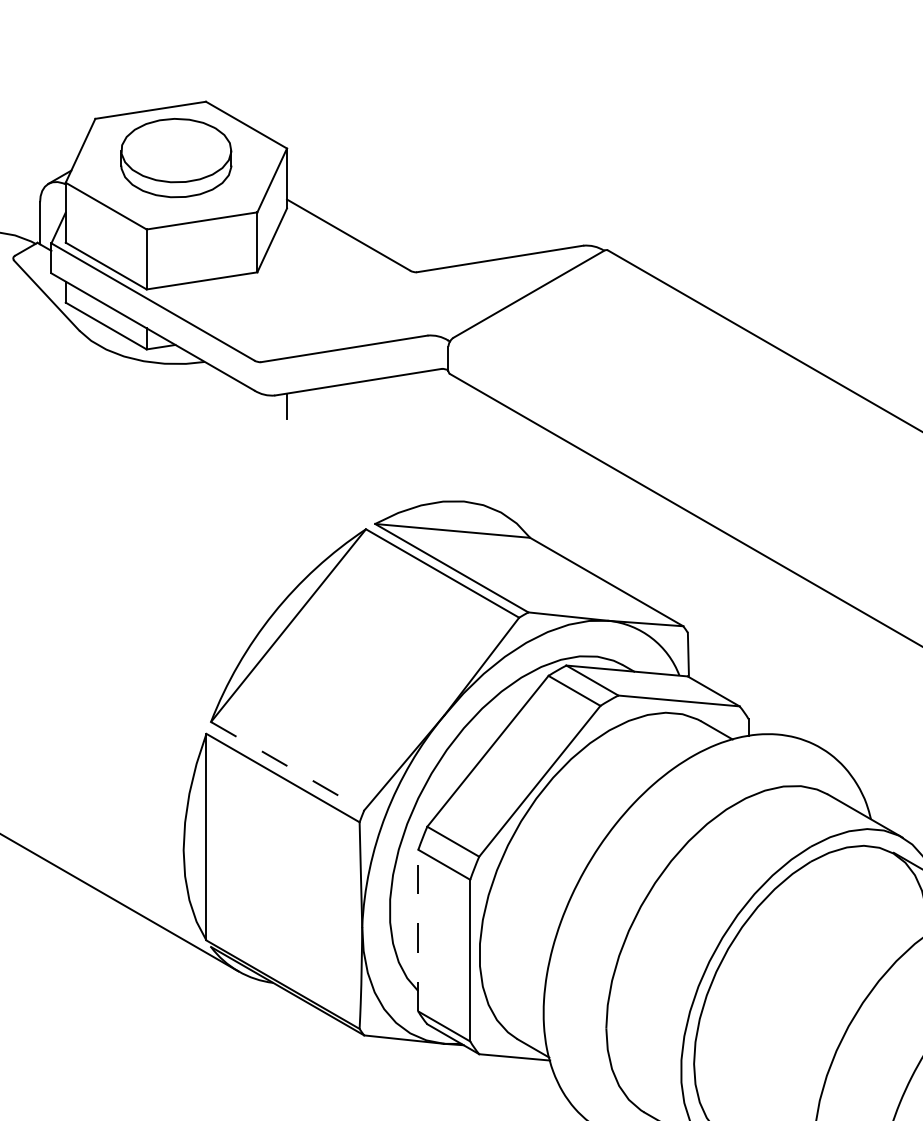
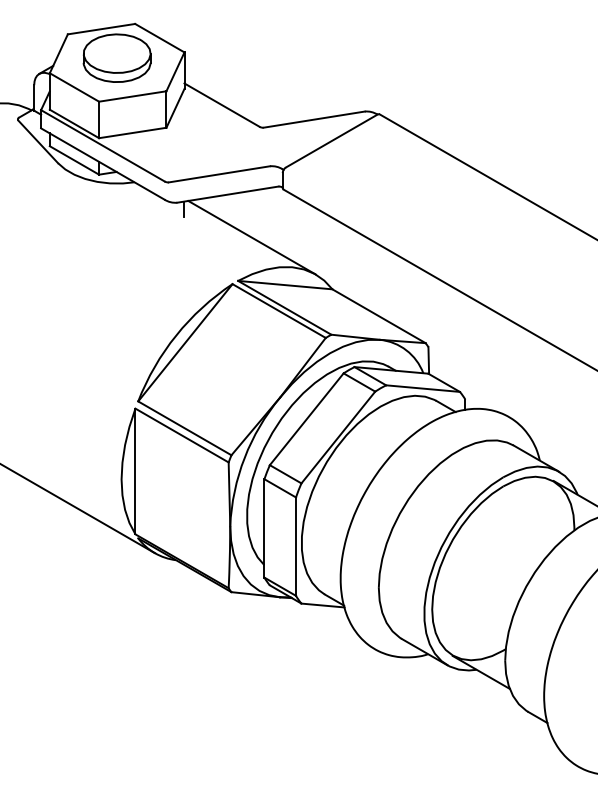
line: (397, 452) -> (251, 237), added
line: (287, 766) -> (184, 428), dashed -> solid
line: (418, 929) -> (264, 527), dashed -> solid

